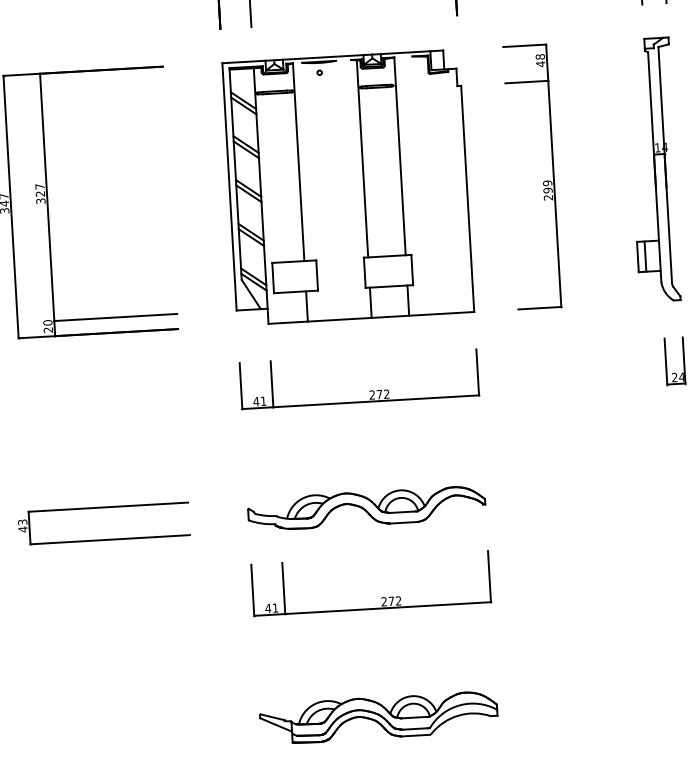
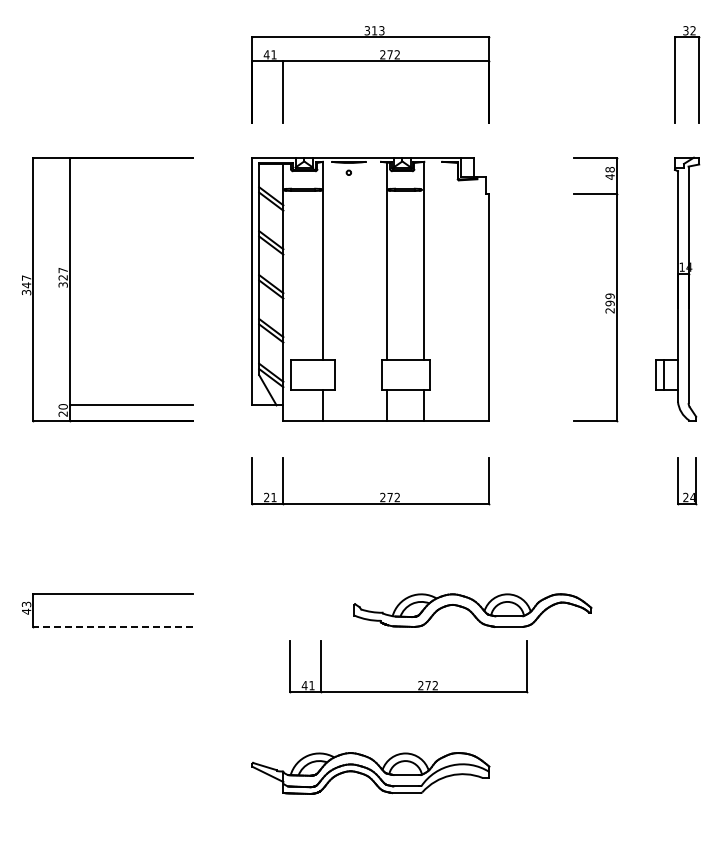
part: (542, 182) -> (605, 295), moved
text: (256, 401) -> (266, 497), 41 -> 21
part: (366, 508) -> (472, 610), moved
line: (109, 539) -> (112, 626), solid -> dashed
part: (381, 597) -> (418, 681), moved
part: (378, 718) -> (370, 773), moved

